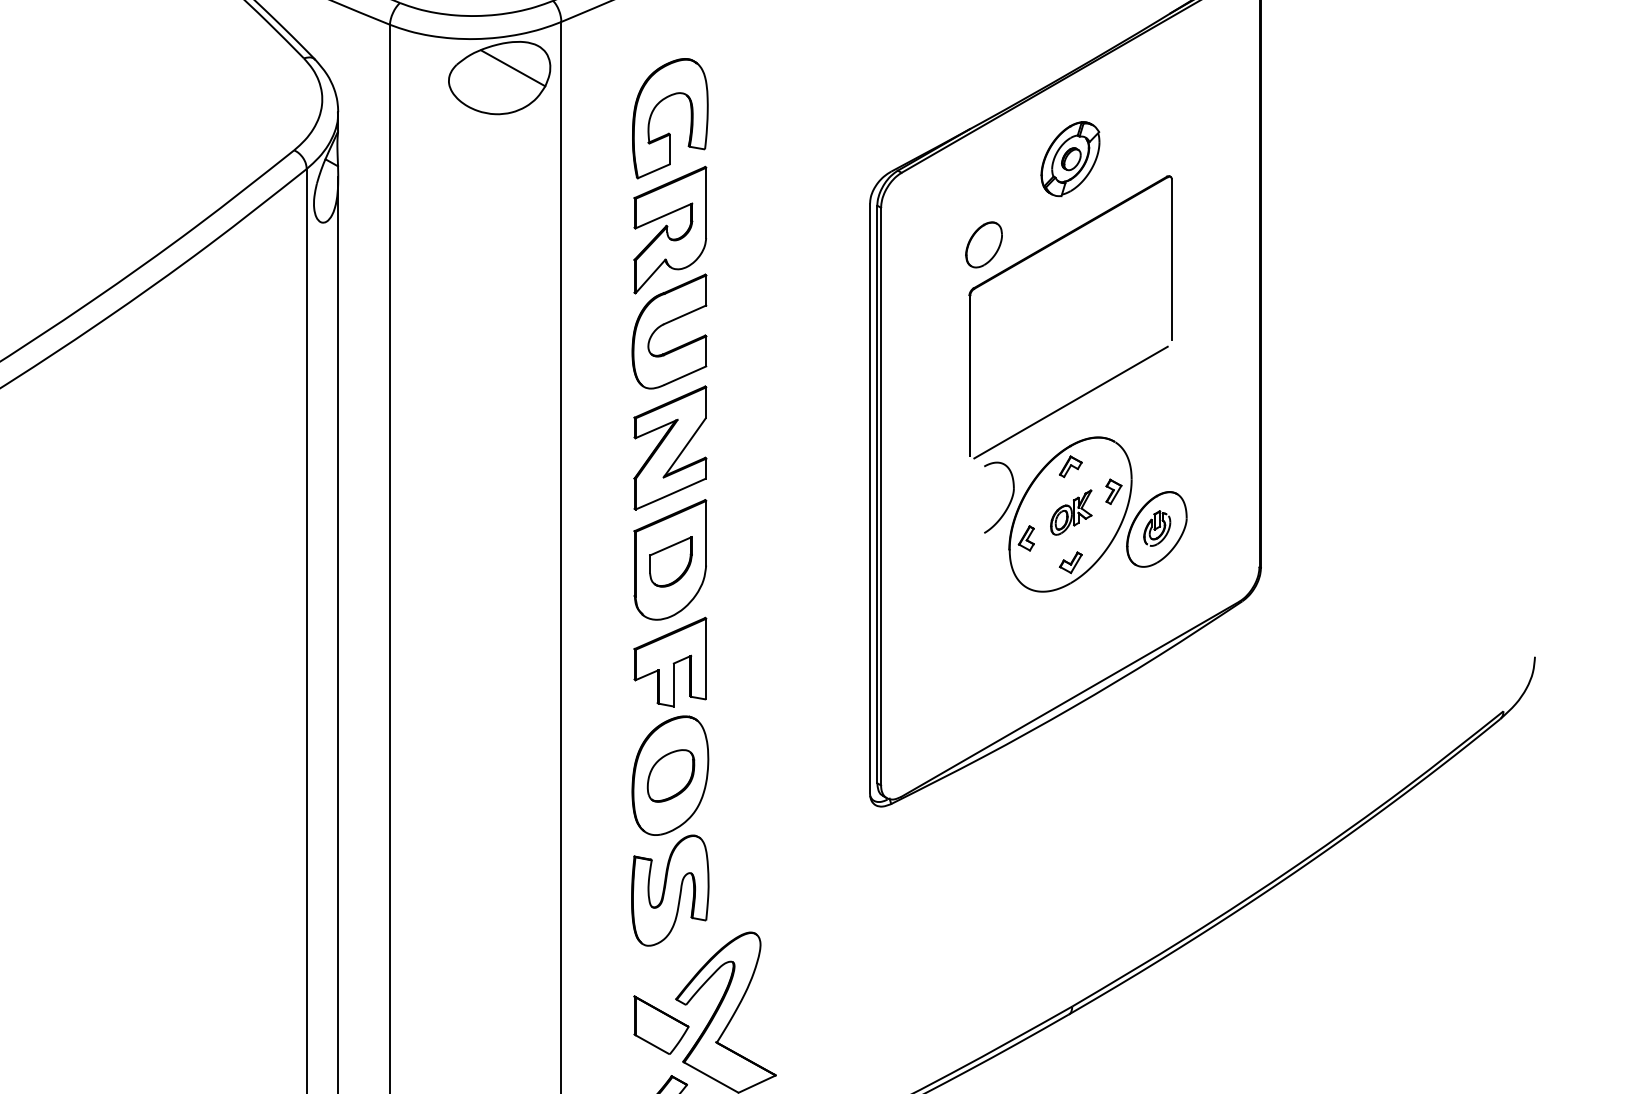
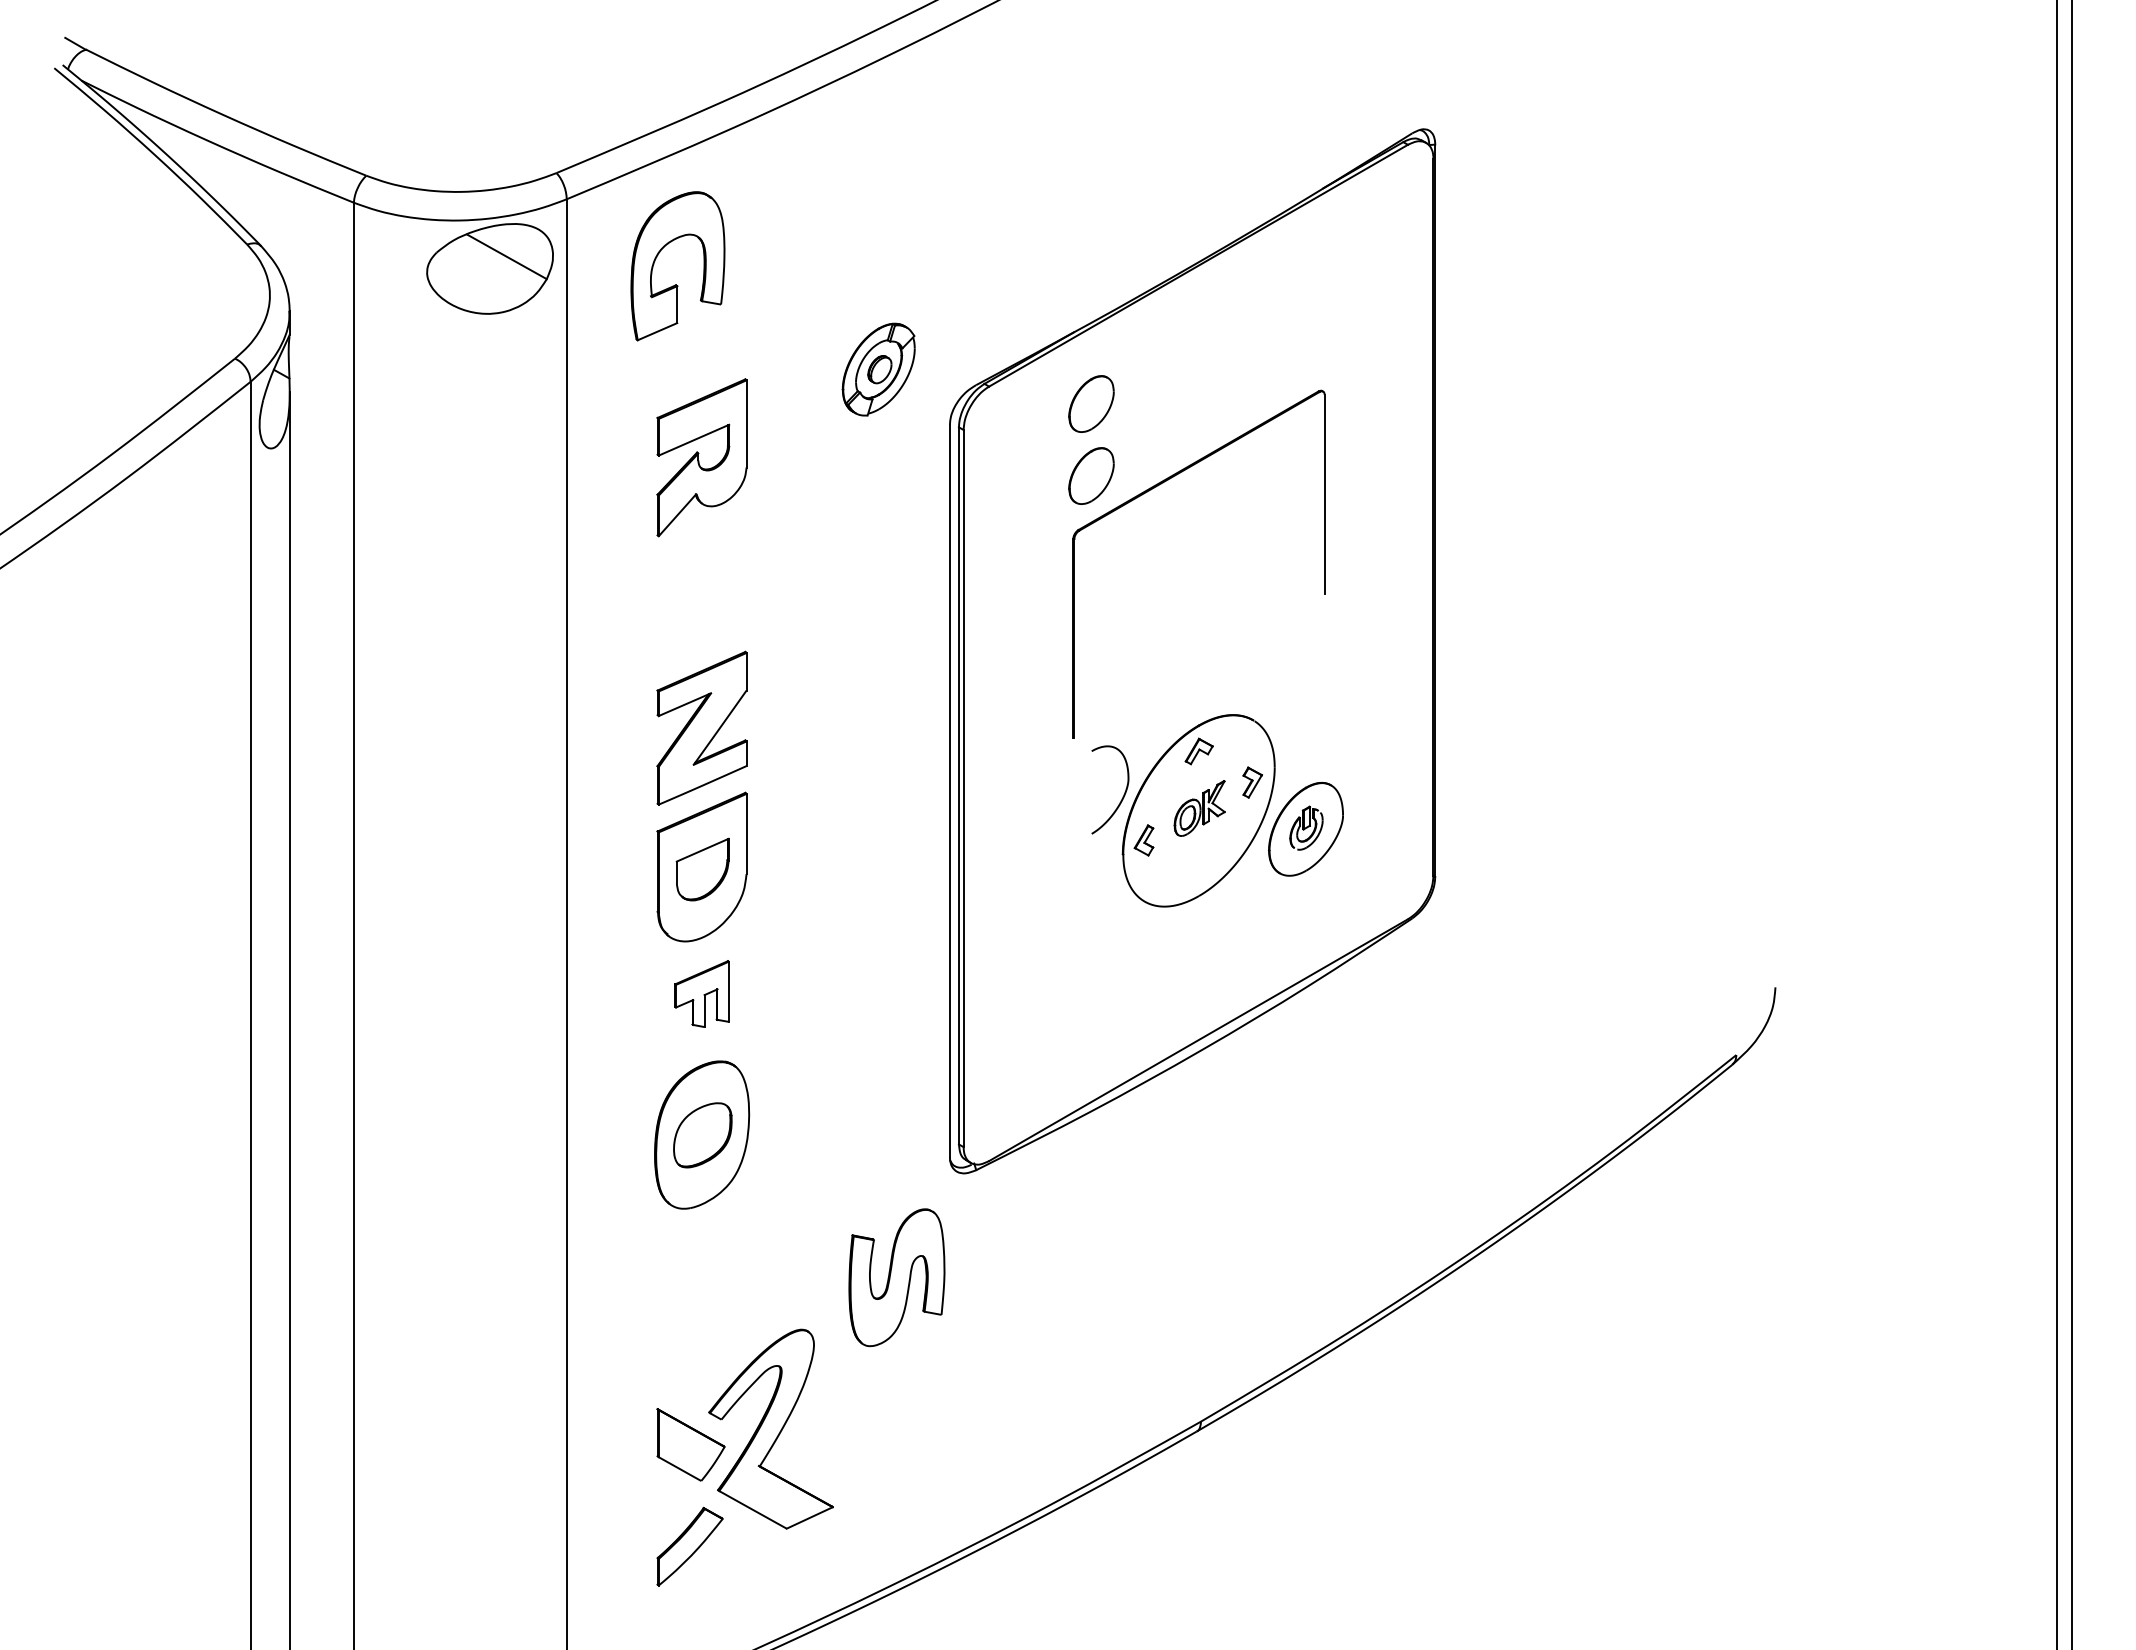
part: (669, 133) -> (676, 284), moved
part: (1070, 159) -> (878, 369), moved
part: (984, 186) -> (1091, 403), added
part: (666, 324) -> (697, 574), removed
line: (1071, 402) -> (1199, 671), removed
part: (1070, 562) -> (1198, 870), removed
part: (669, 661) -> (701, 993), size x0.6
part: (669, 890) -> (896, 1277), moved

